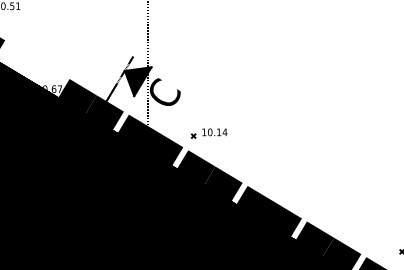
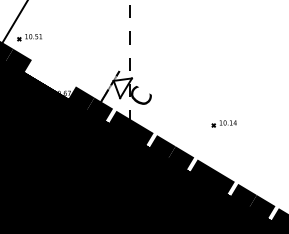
fill: (137, 82) -> (122, 88), removed
part: (207, 133) -> (223, 123), moved

